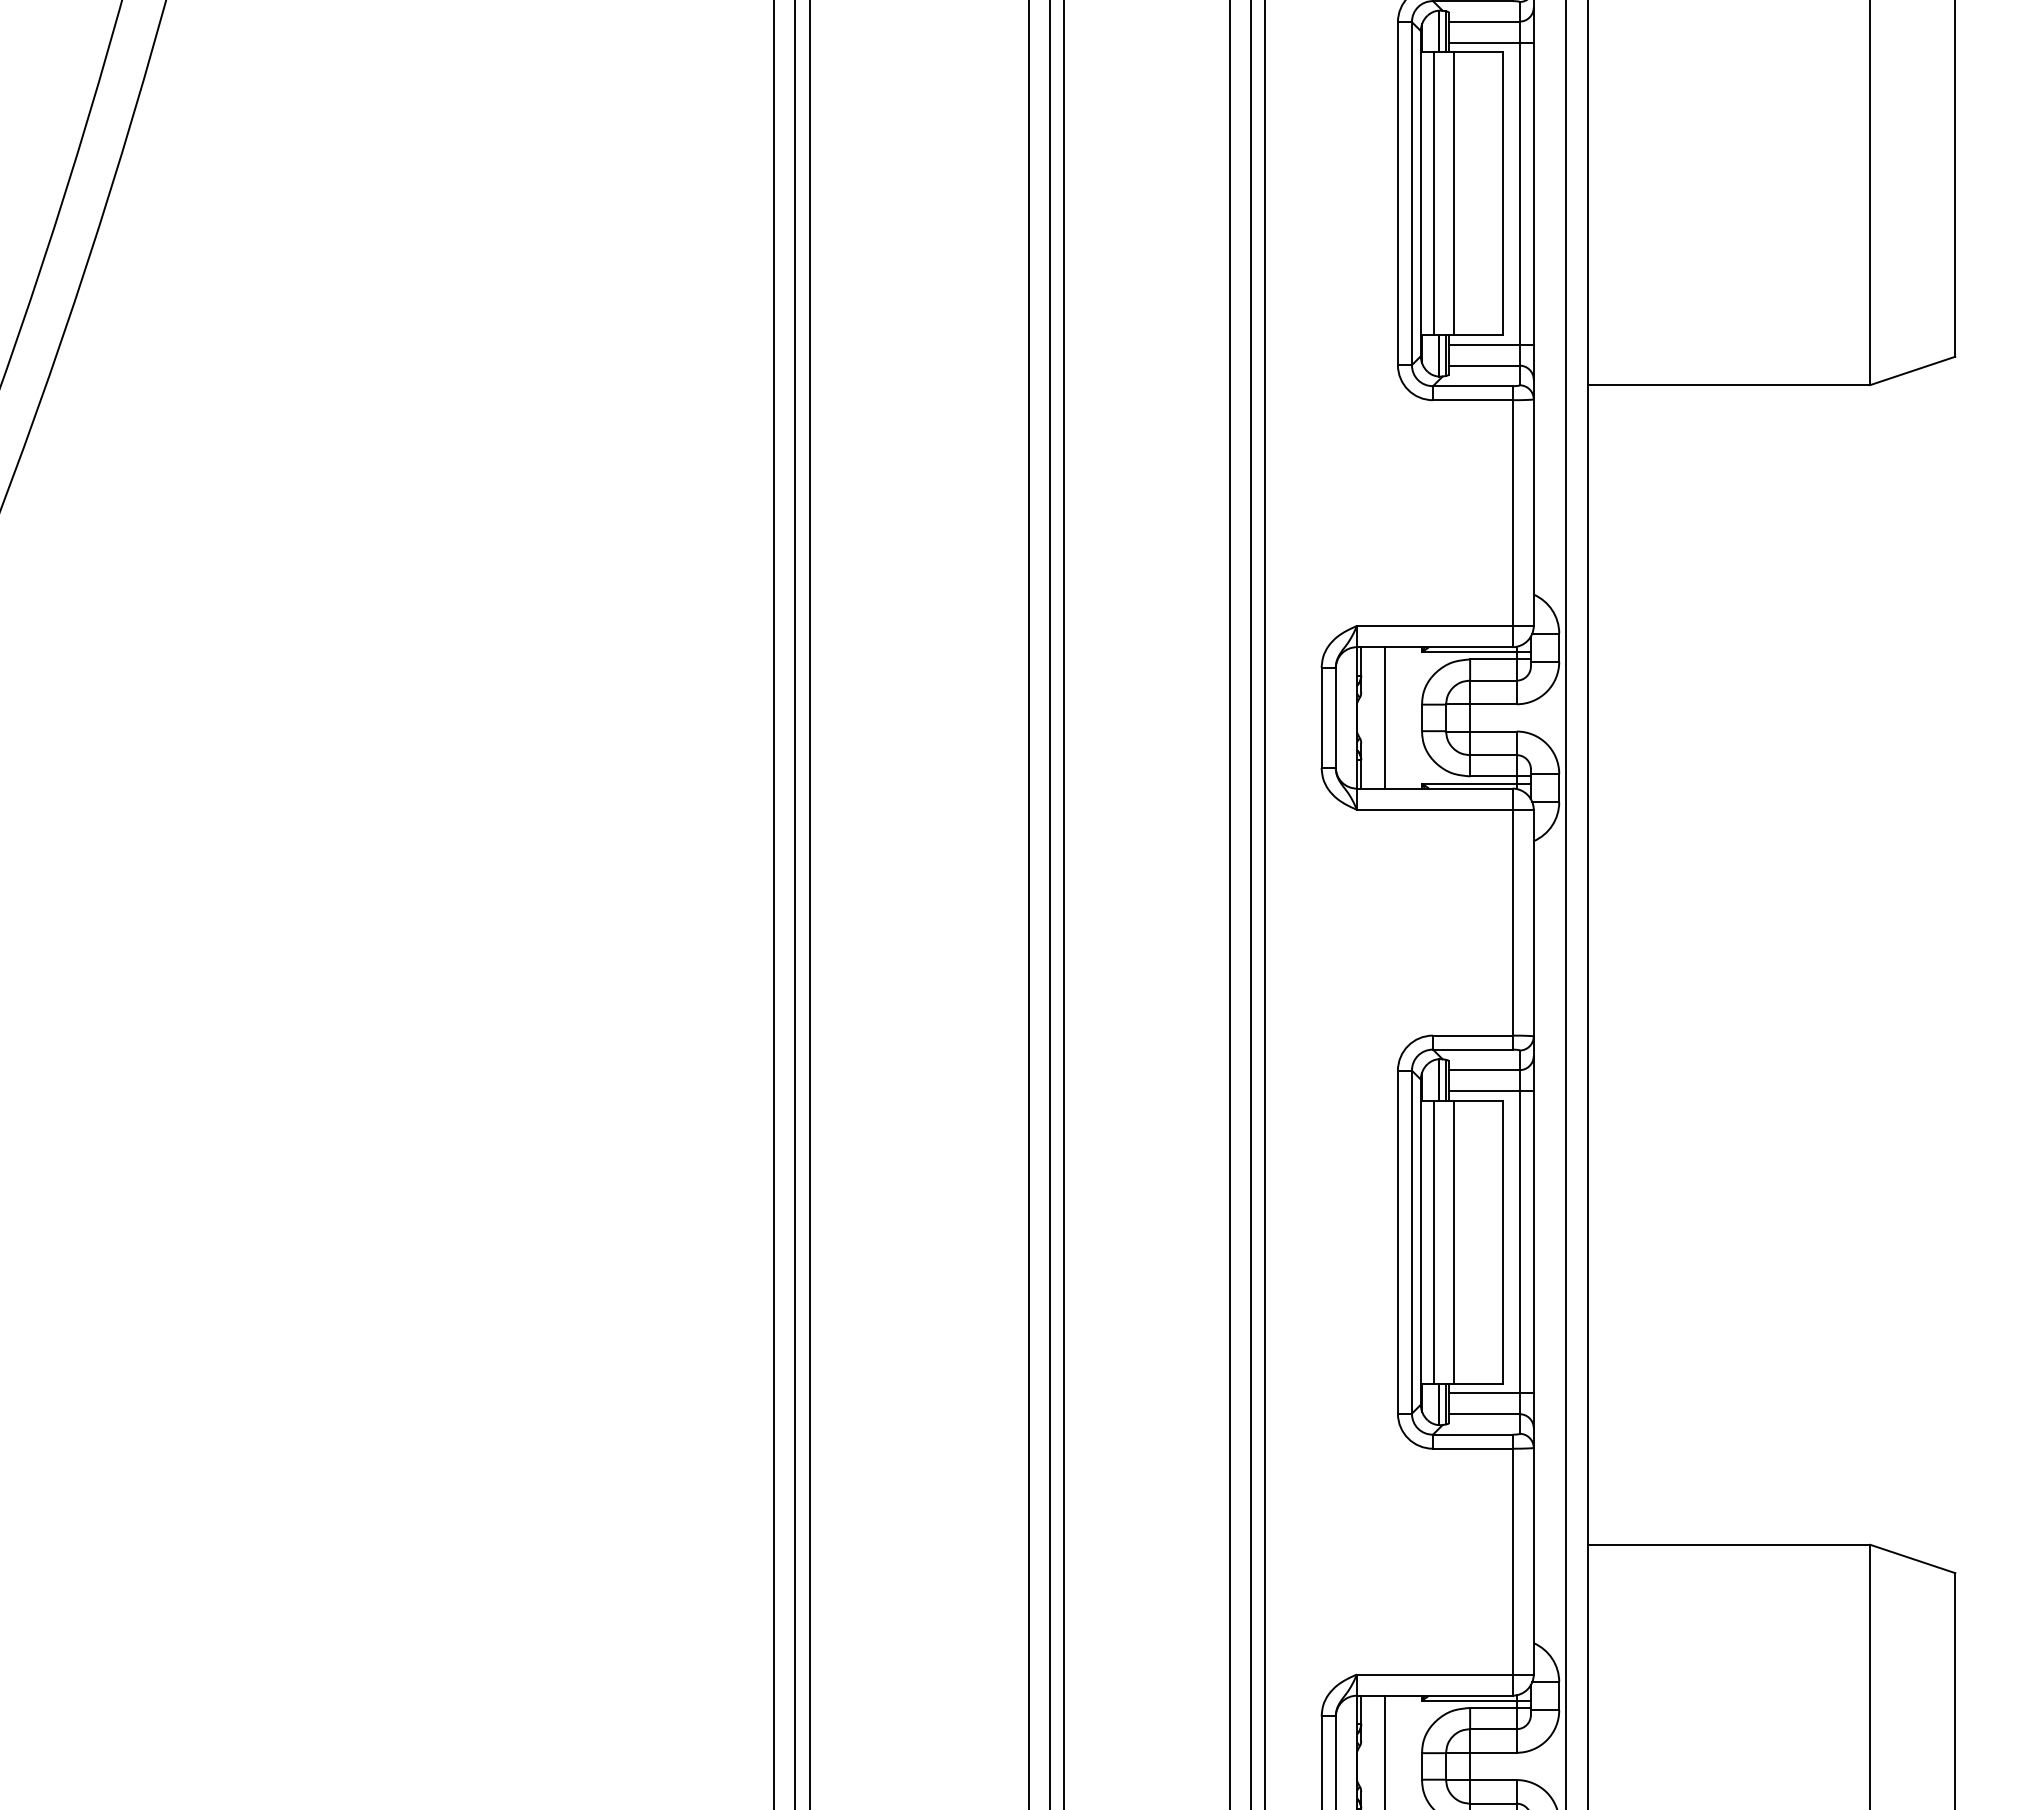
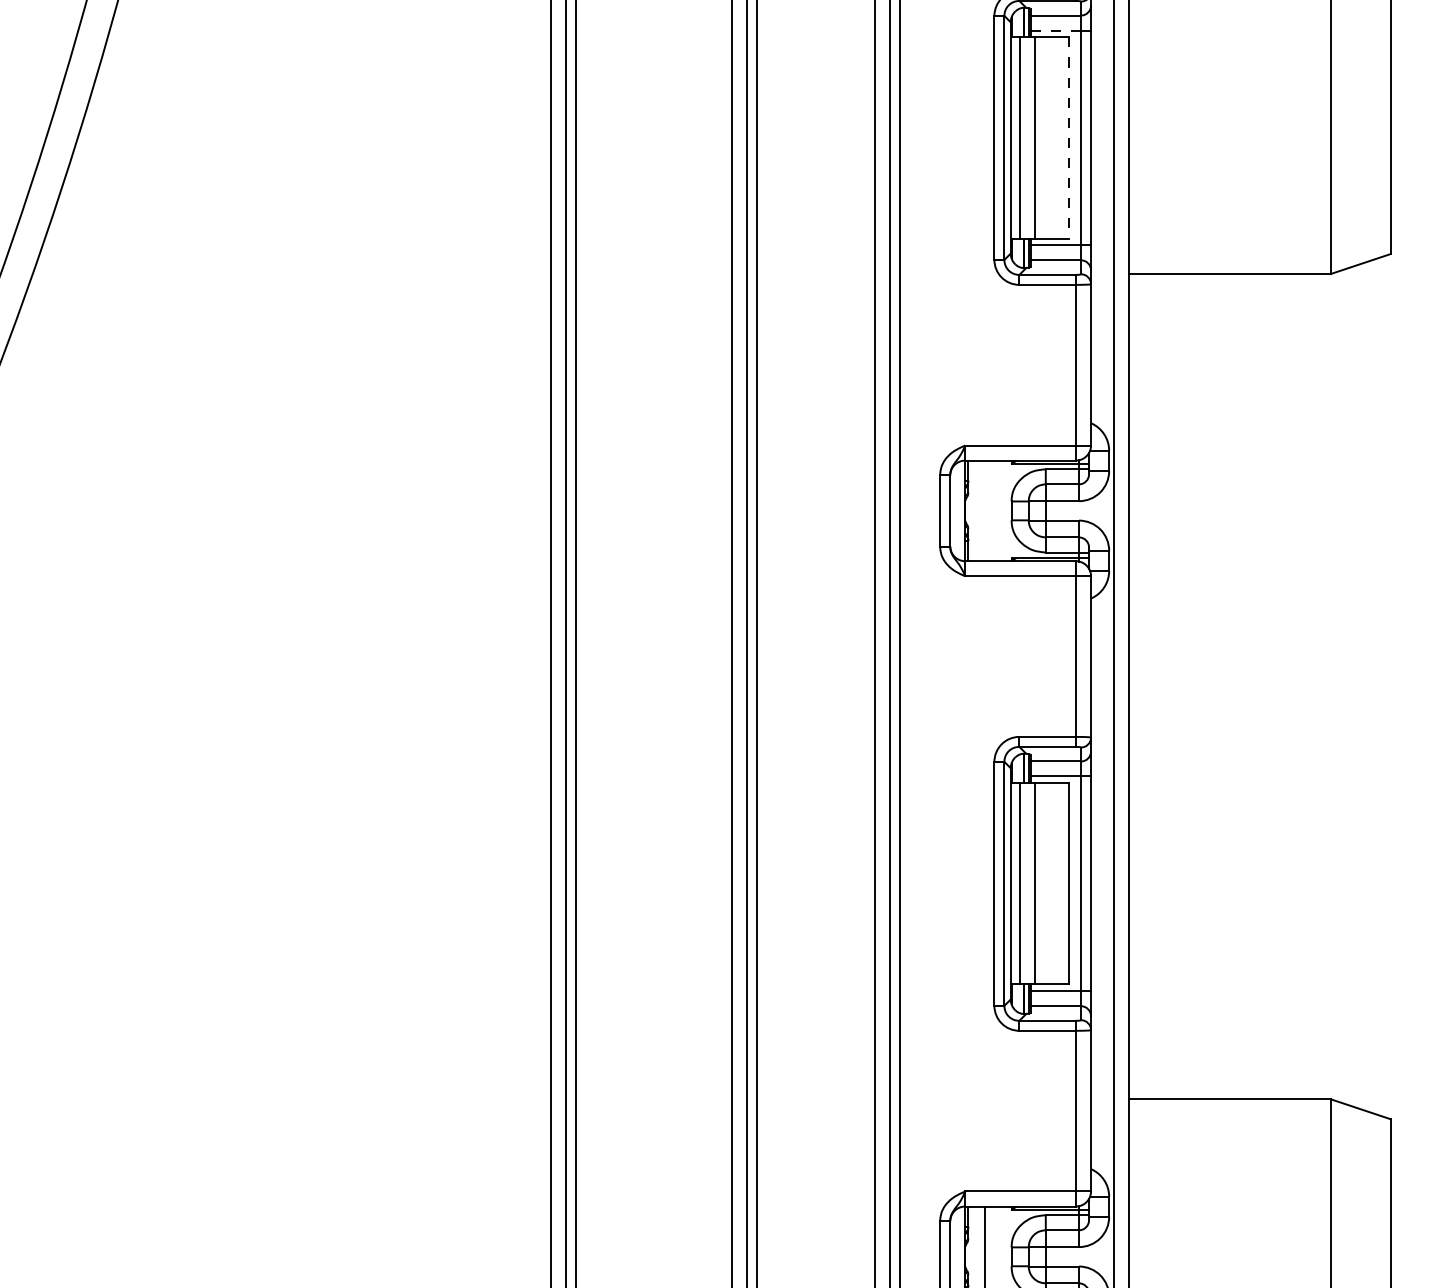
line: (1483, 42) -> (1055, 30), solid -> dashed
line: (1502, 194) -> (1068, 138), solid -> dashed
line: (1384, 717) -> (984, 510), removed

